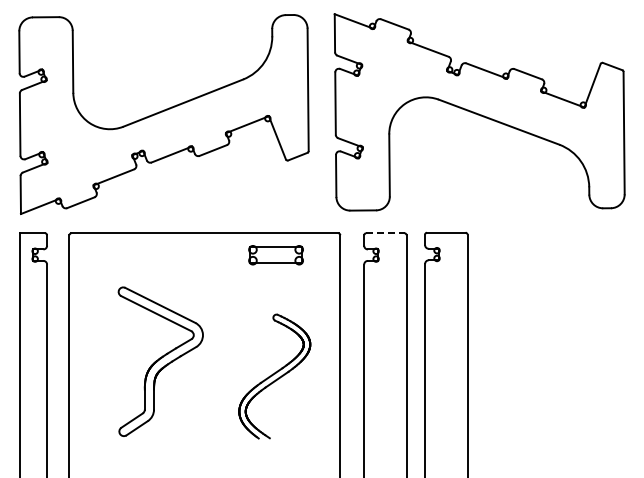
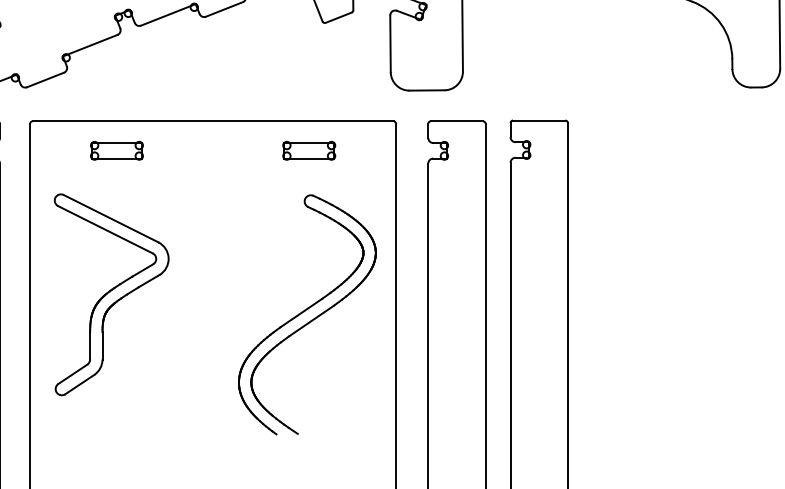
line: (385, 233) -> (457, 121), dashed -> solid
part: (133, 254) -> (116, 149), added
part: (275, 254) -> (308, 149), size x0.71
part: (160, 361) -> (111, 294), moved
part: (274, 376) -> (307, 314), size x1.43

